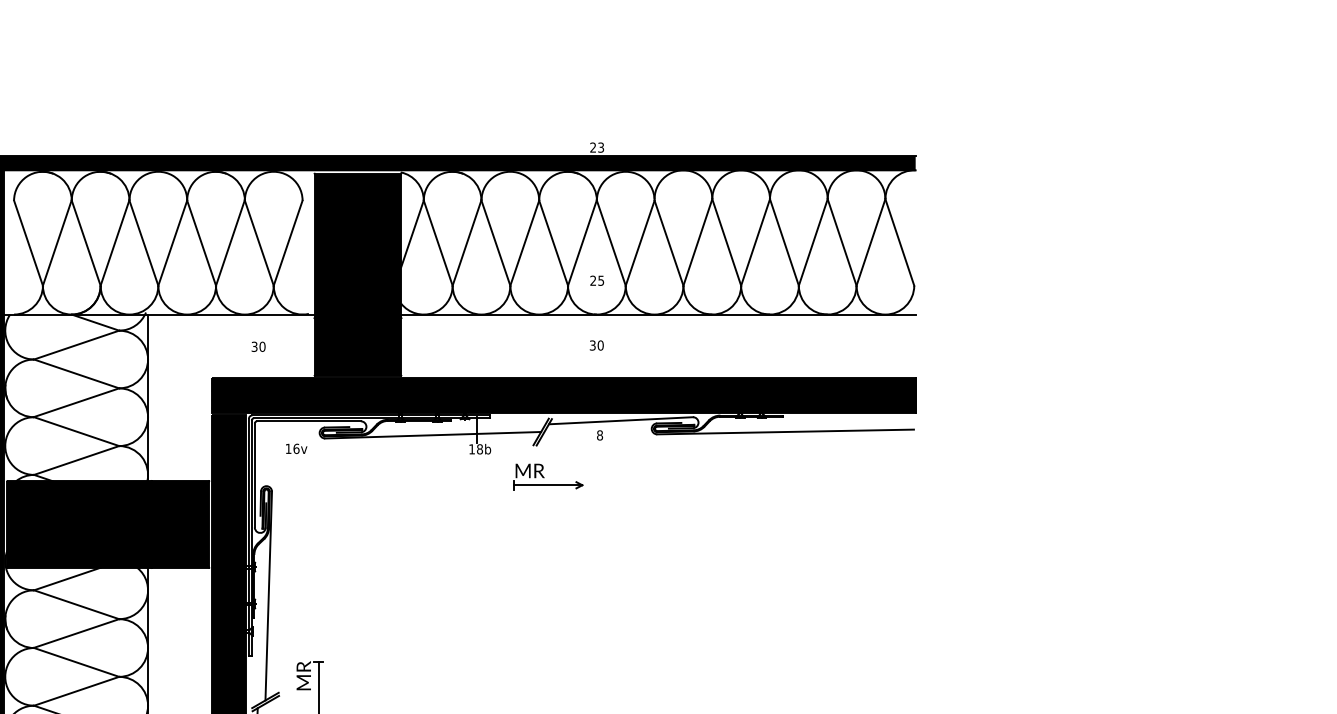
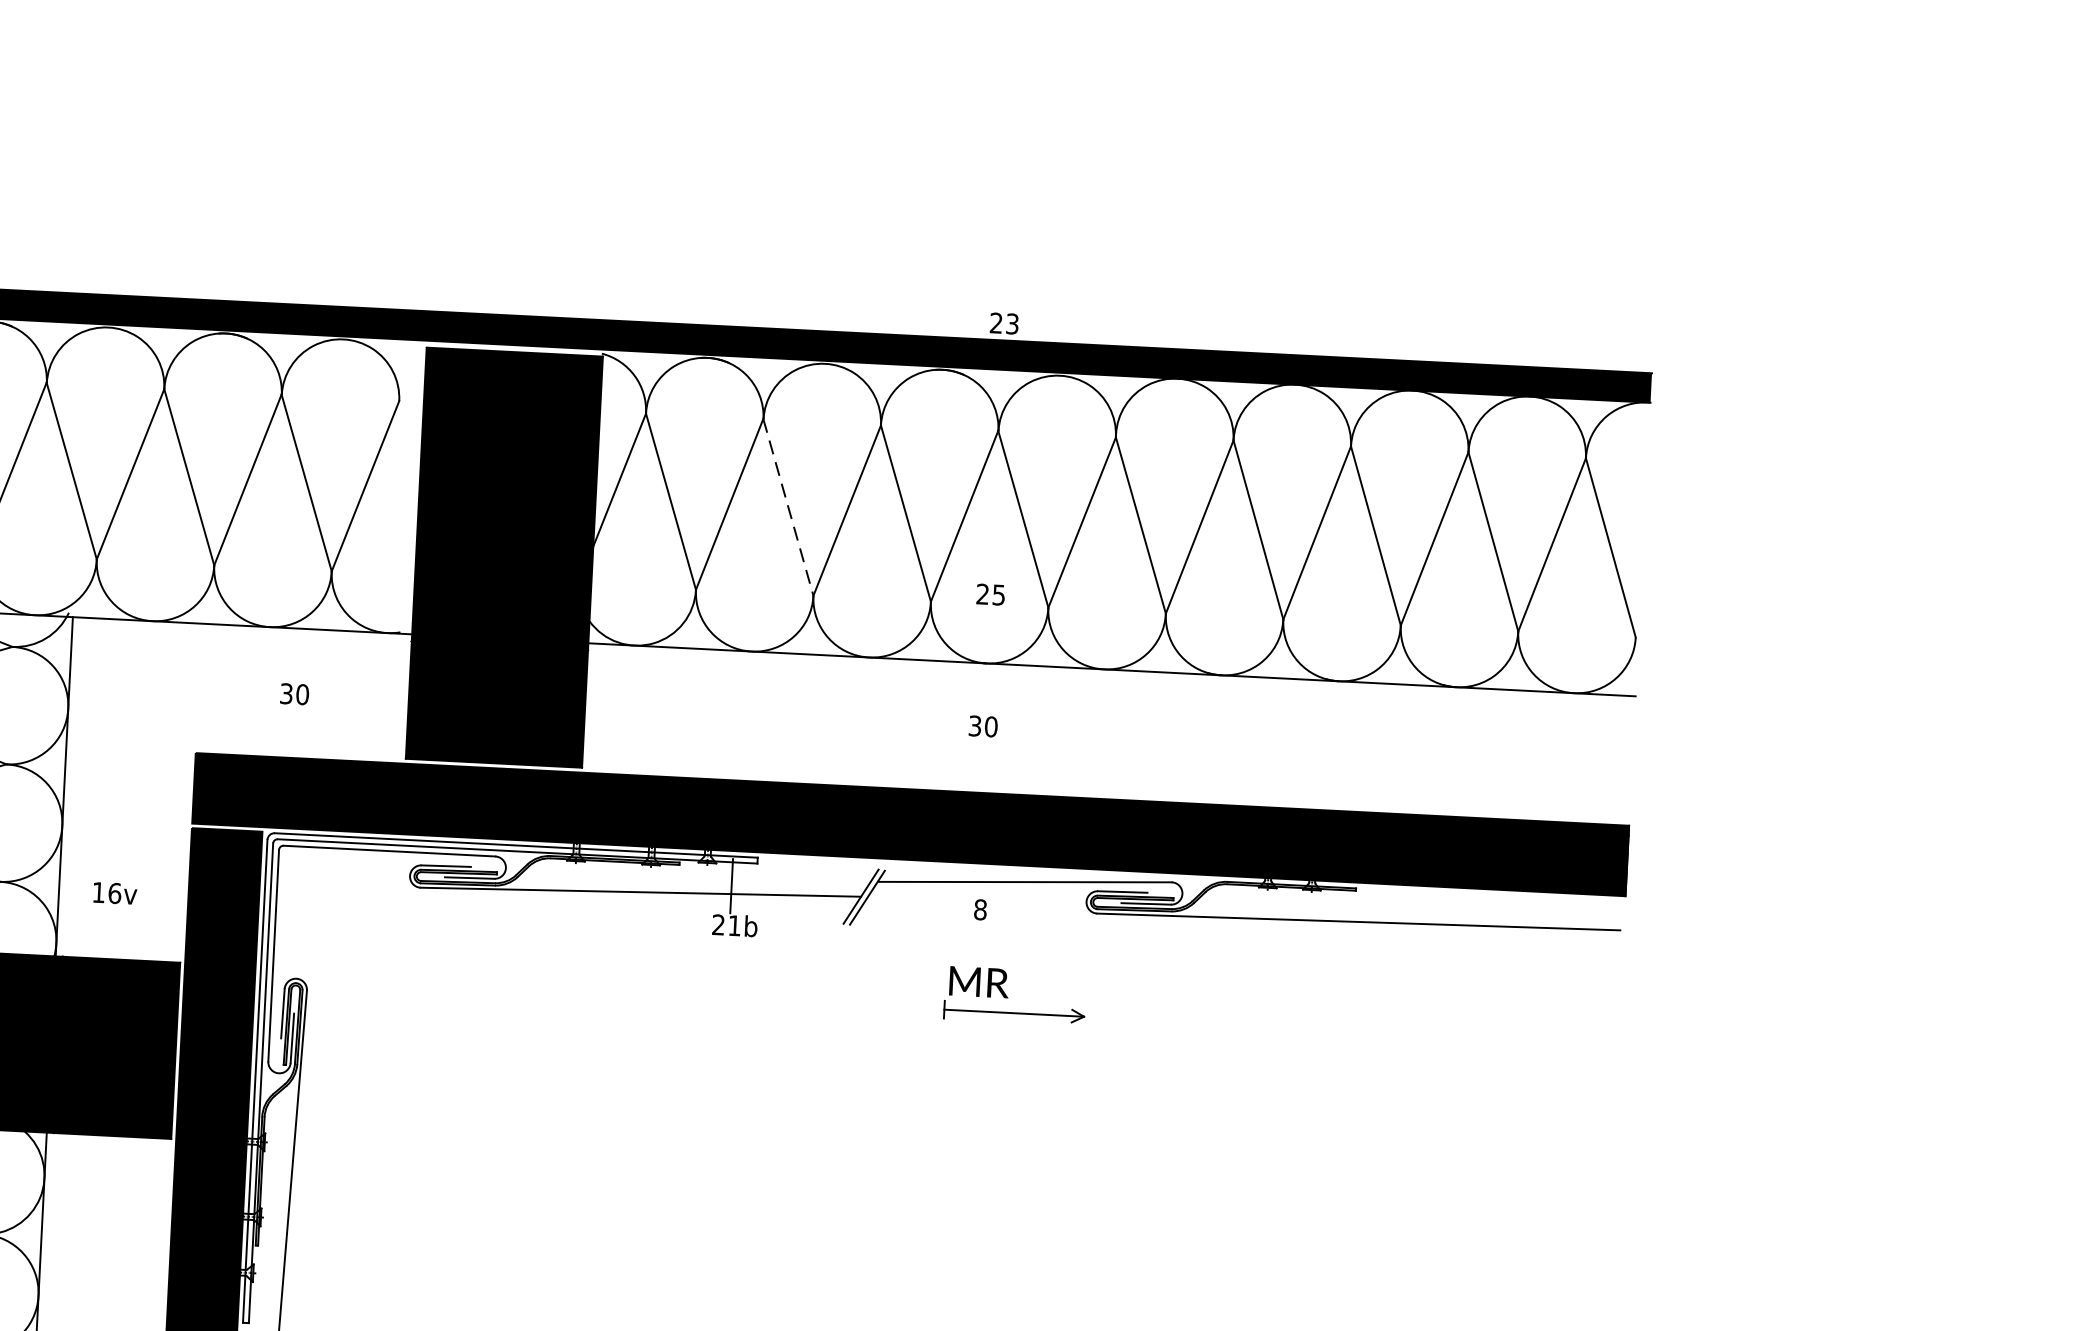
line: (496, 243) -> (789, 508), solid -> dashed
text: (296, 448) -> (114, 892), moved
text: (475, 449) -> (725, 925), 18b -> 21b
part: (548, 476) -> (1015, 995), moved

